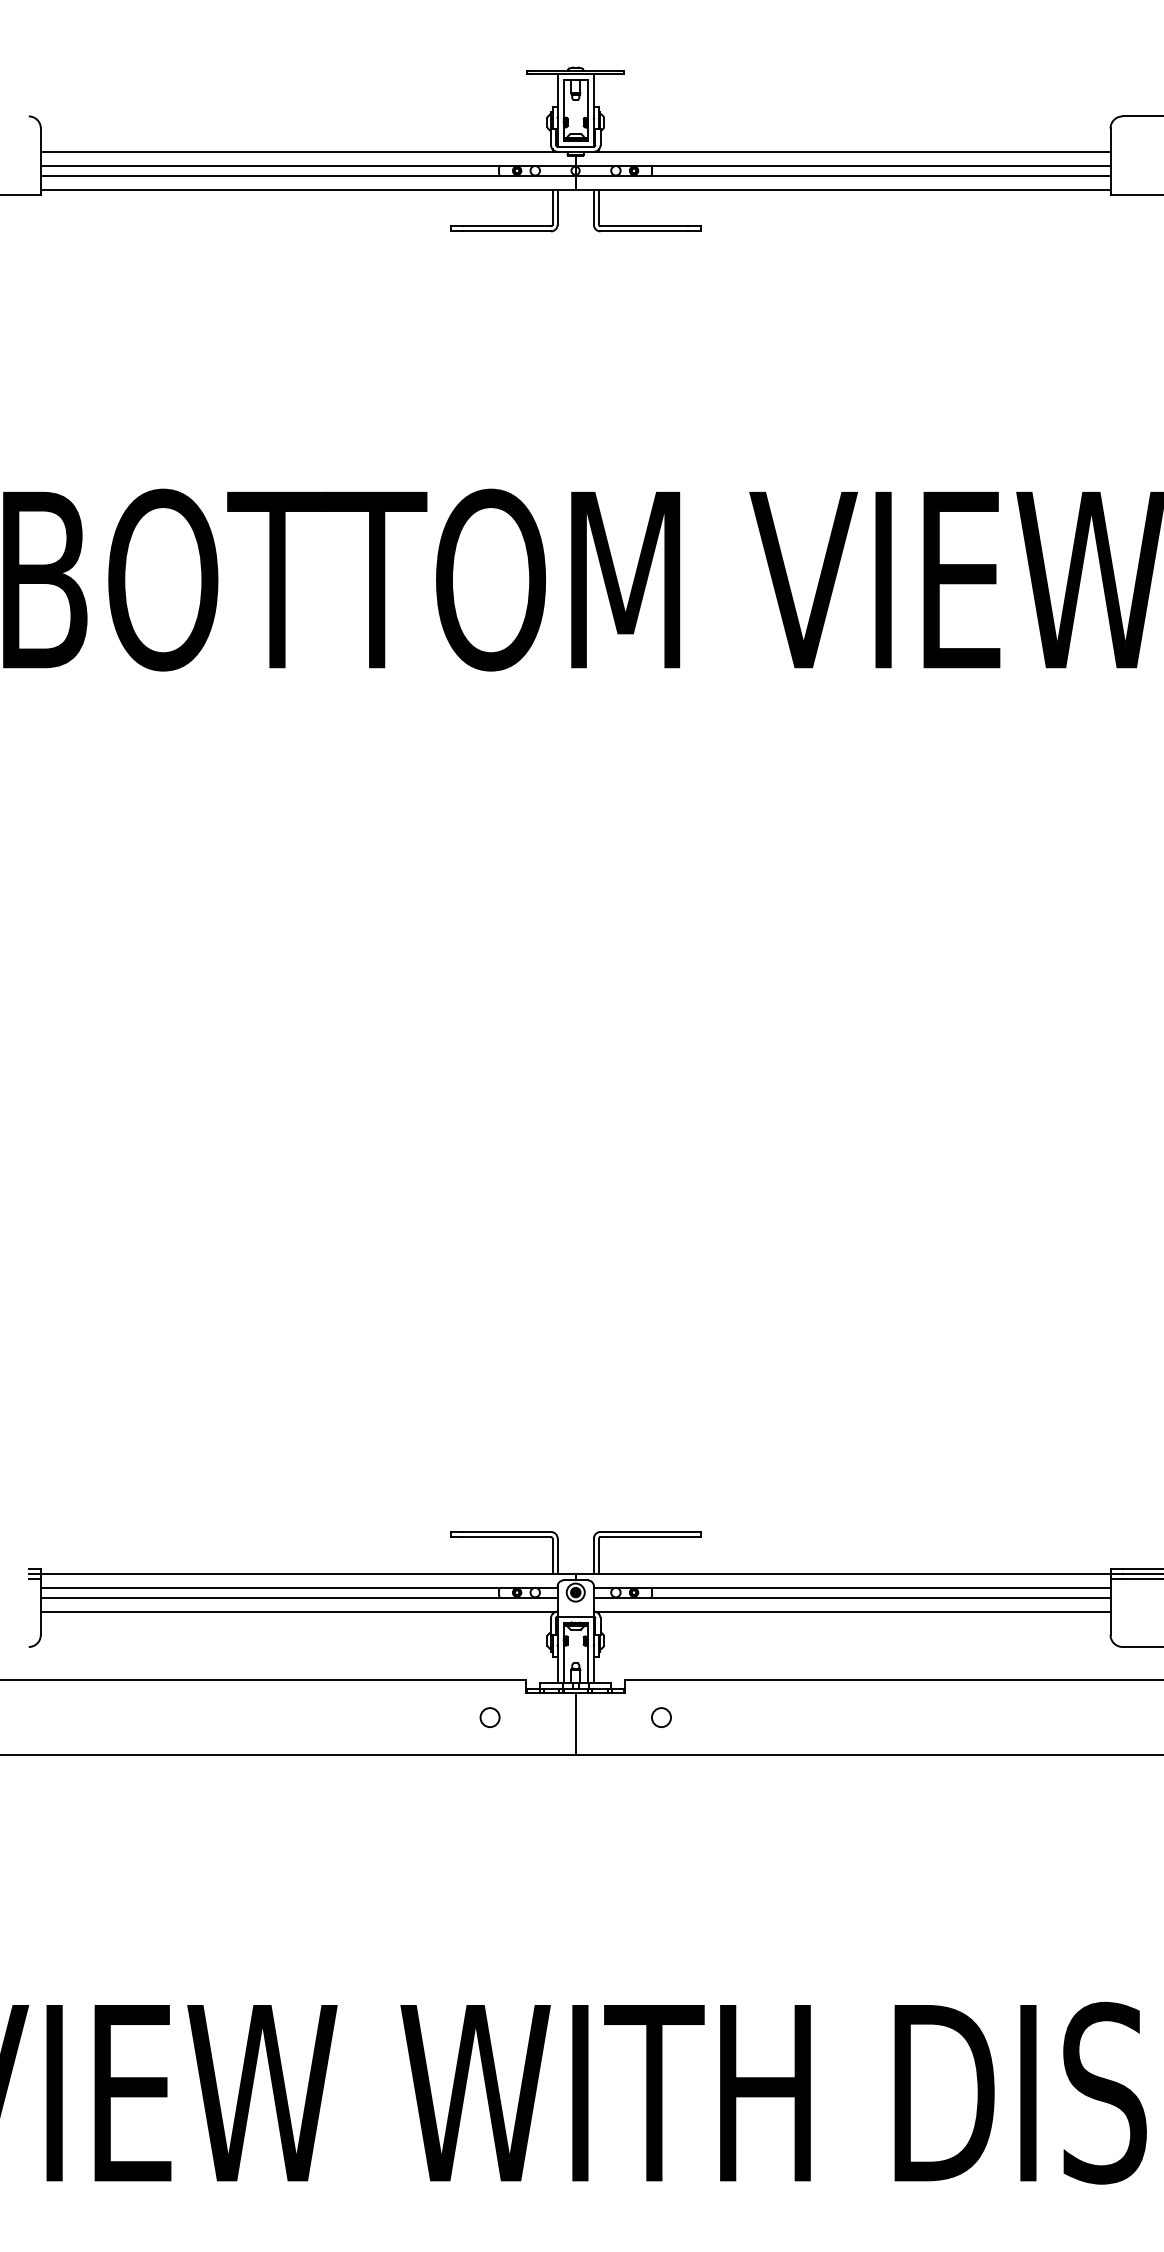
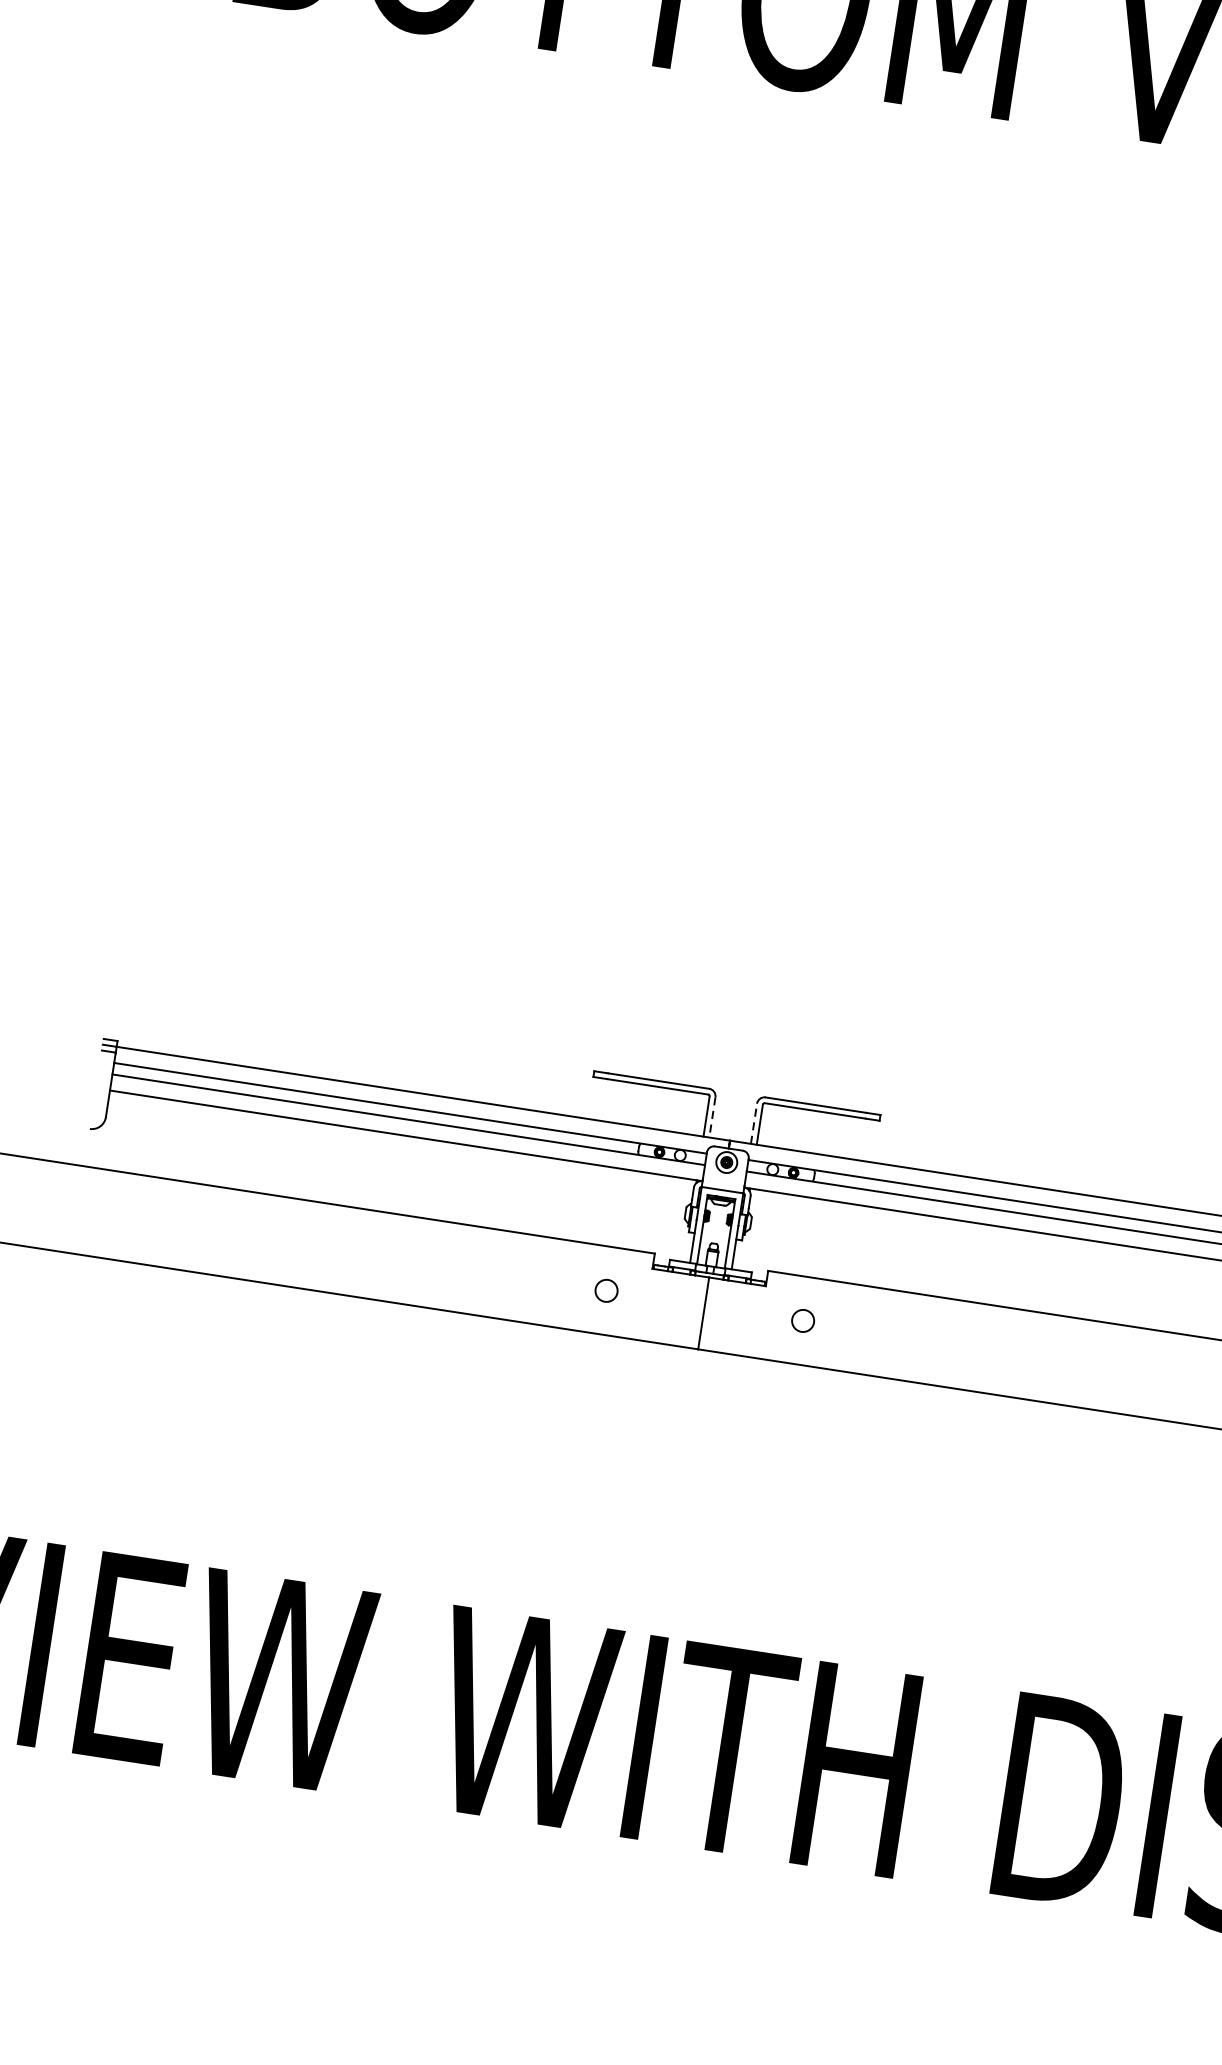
line: (557, 1556) -> (712, 1117), solid -> dashed
line: (593, 1556) -> (753, 1124), solid -> dashed

